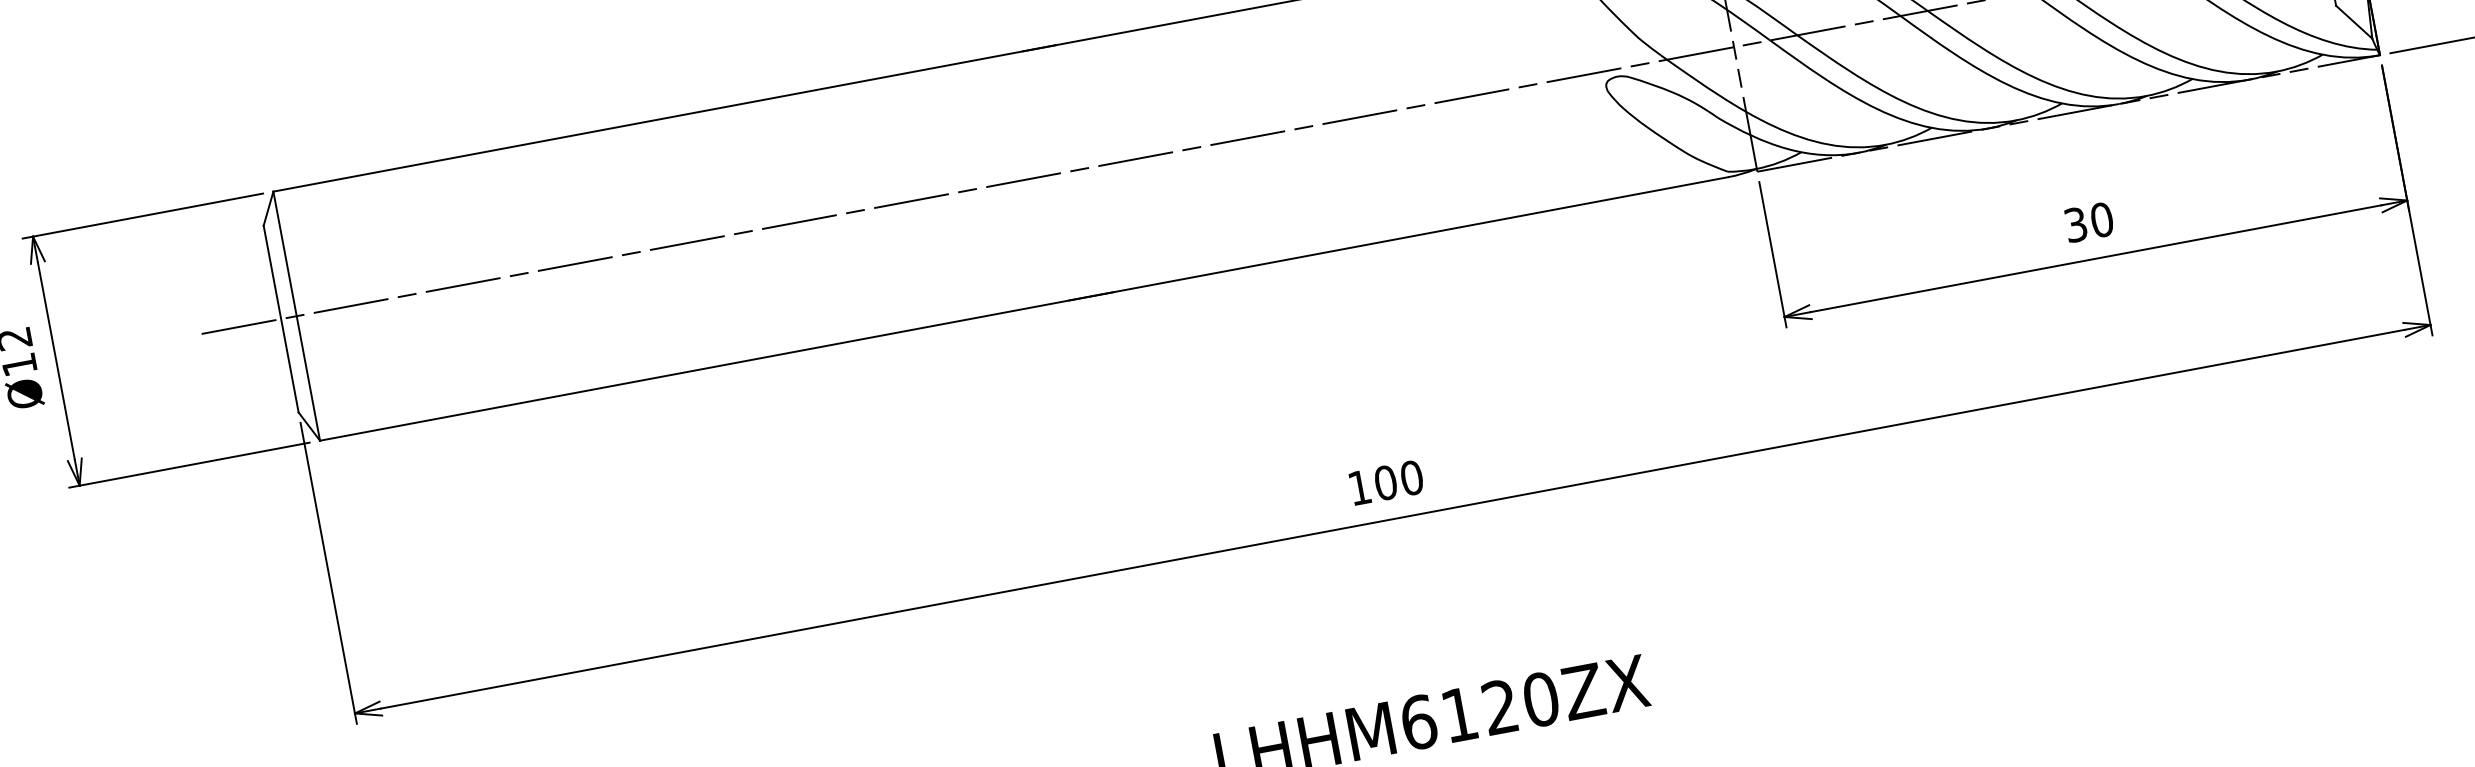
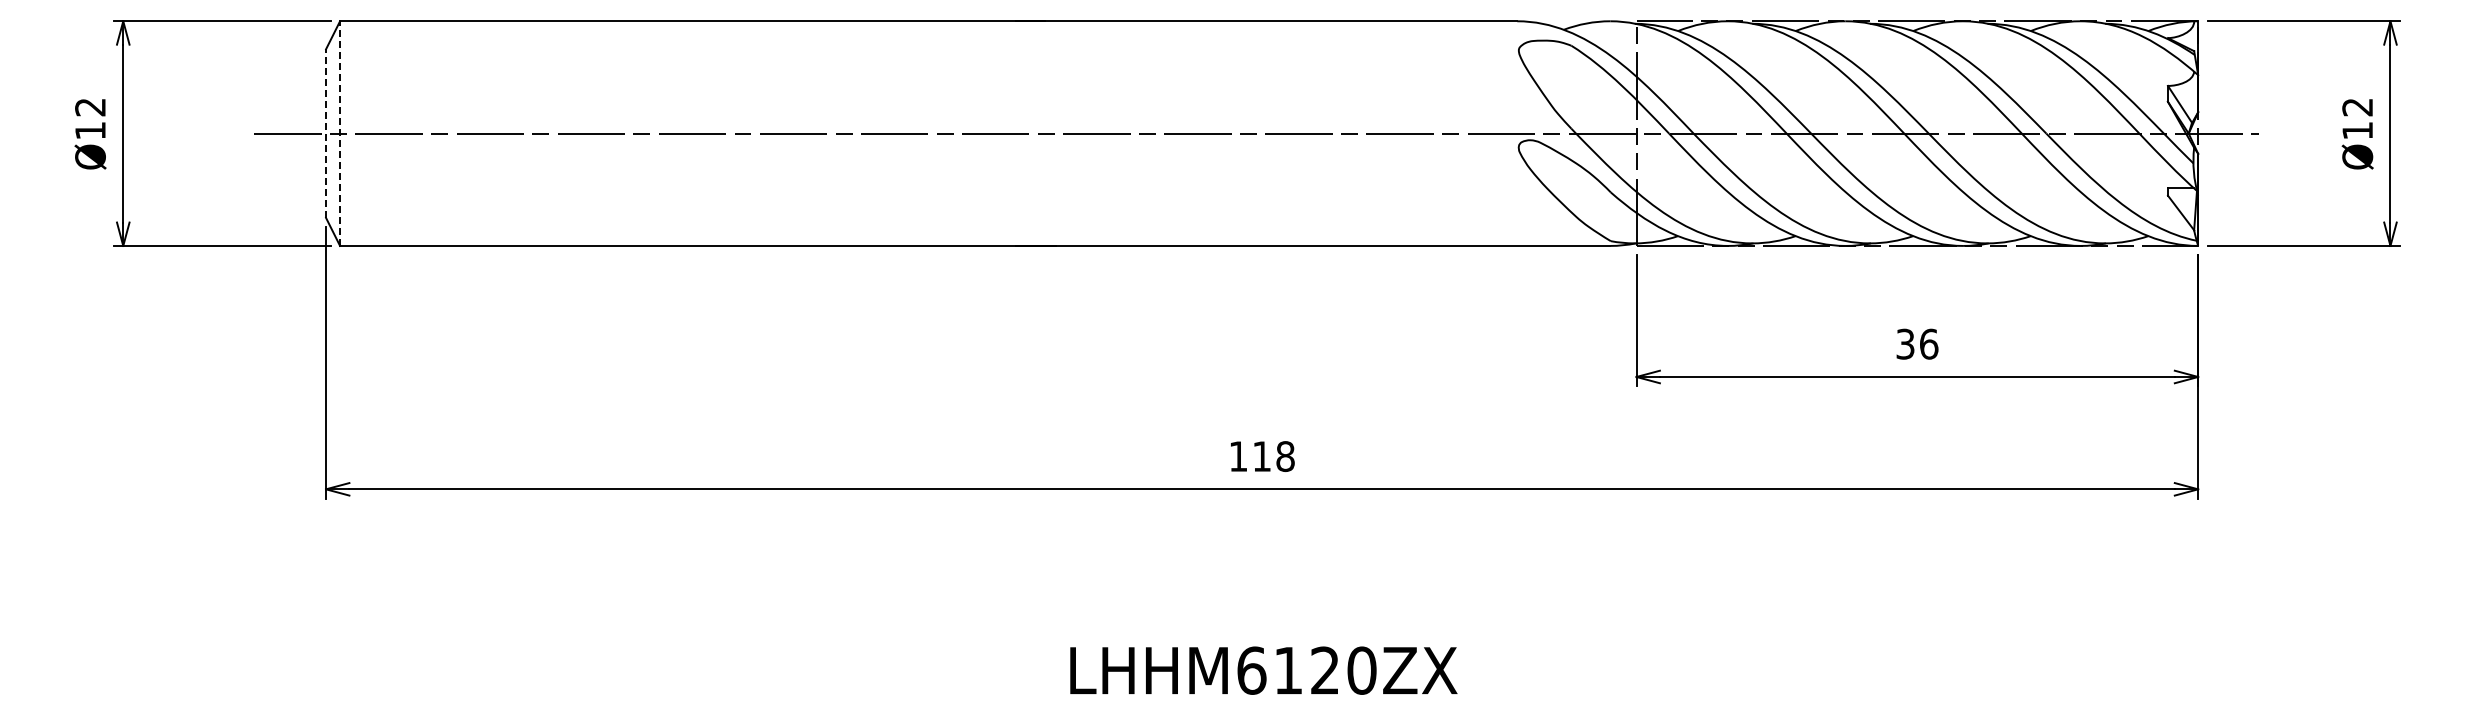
text: (2101, 219) -> (1928, 343), 30 -> 36
line: (297, 315) -> (340, 133), solid -> dashed
line: (281, 318) -> (326, 133), solid -> dashed
text: (1398, 480) -> (1273, 456), 100 -> 118

